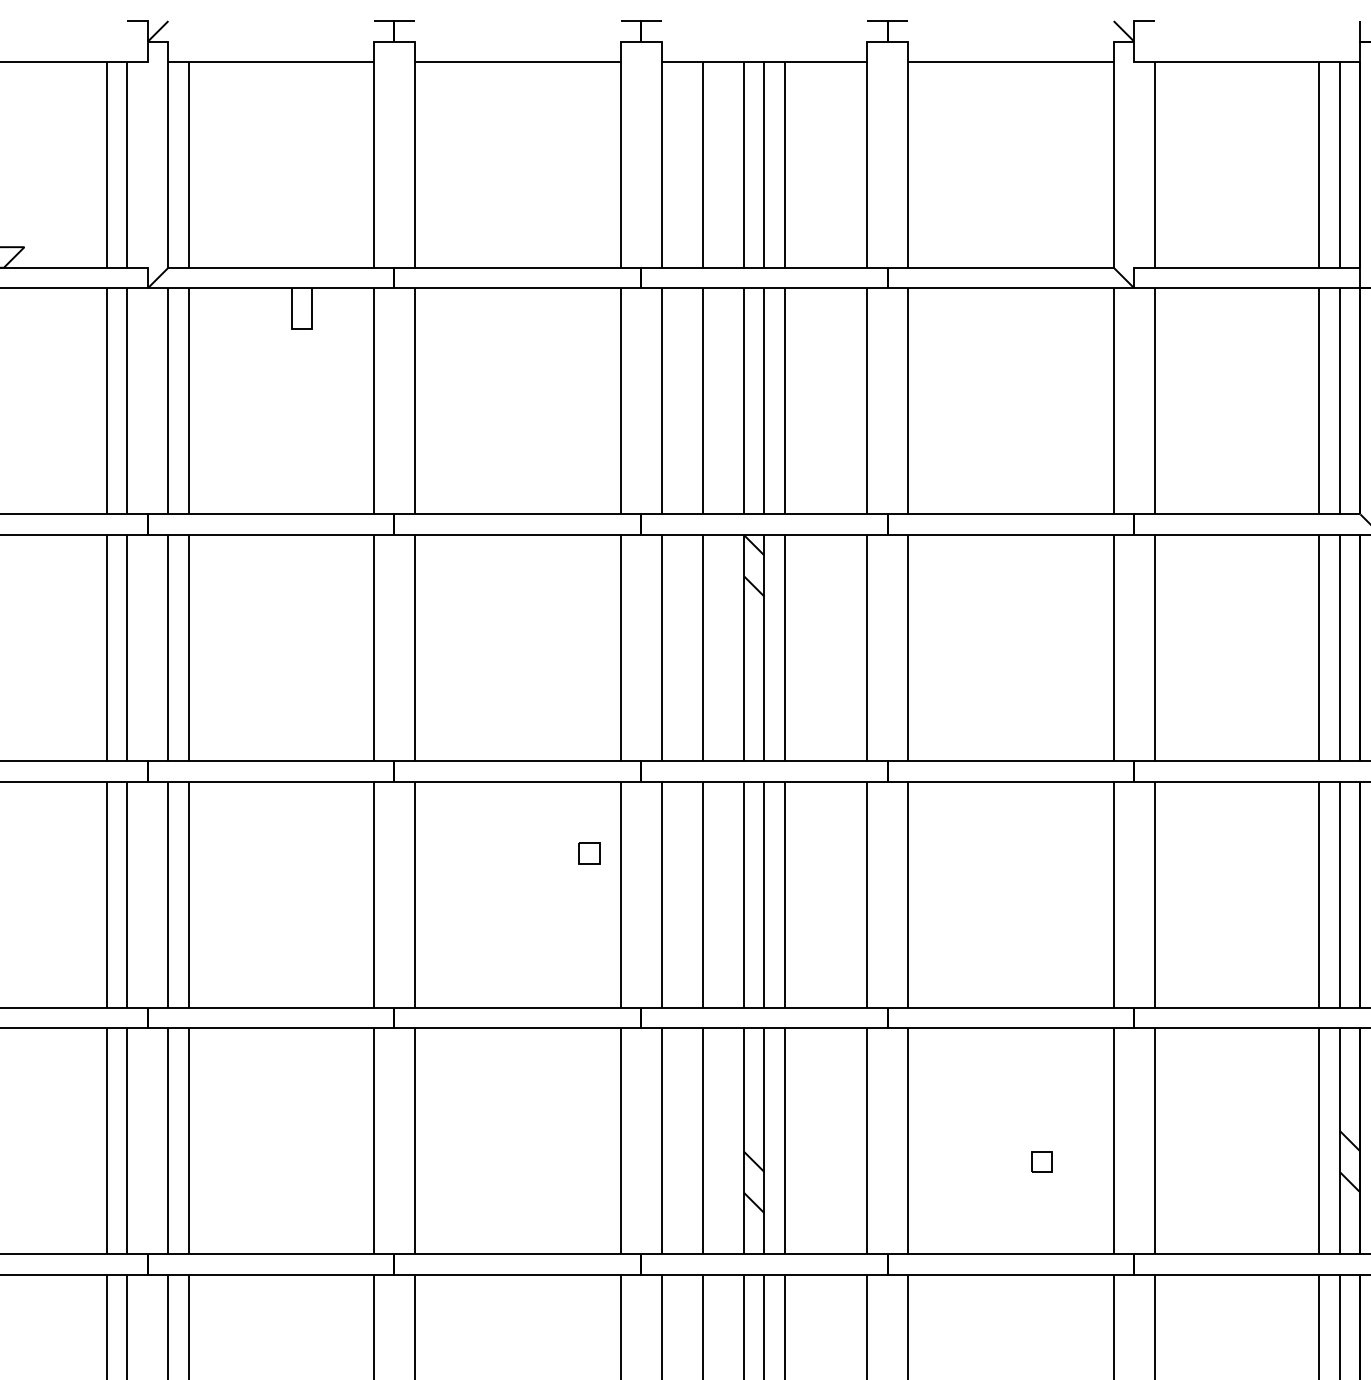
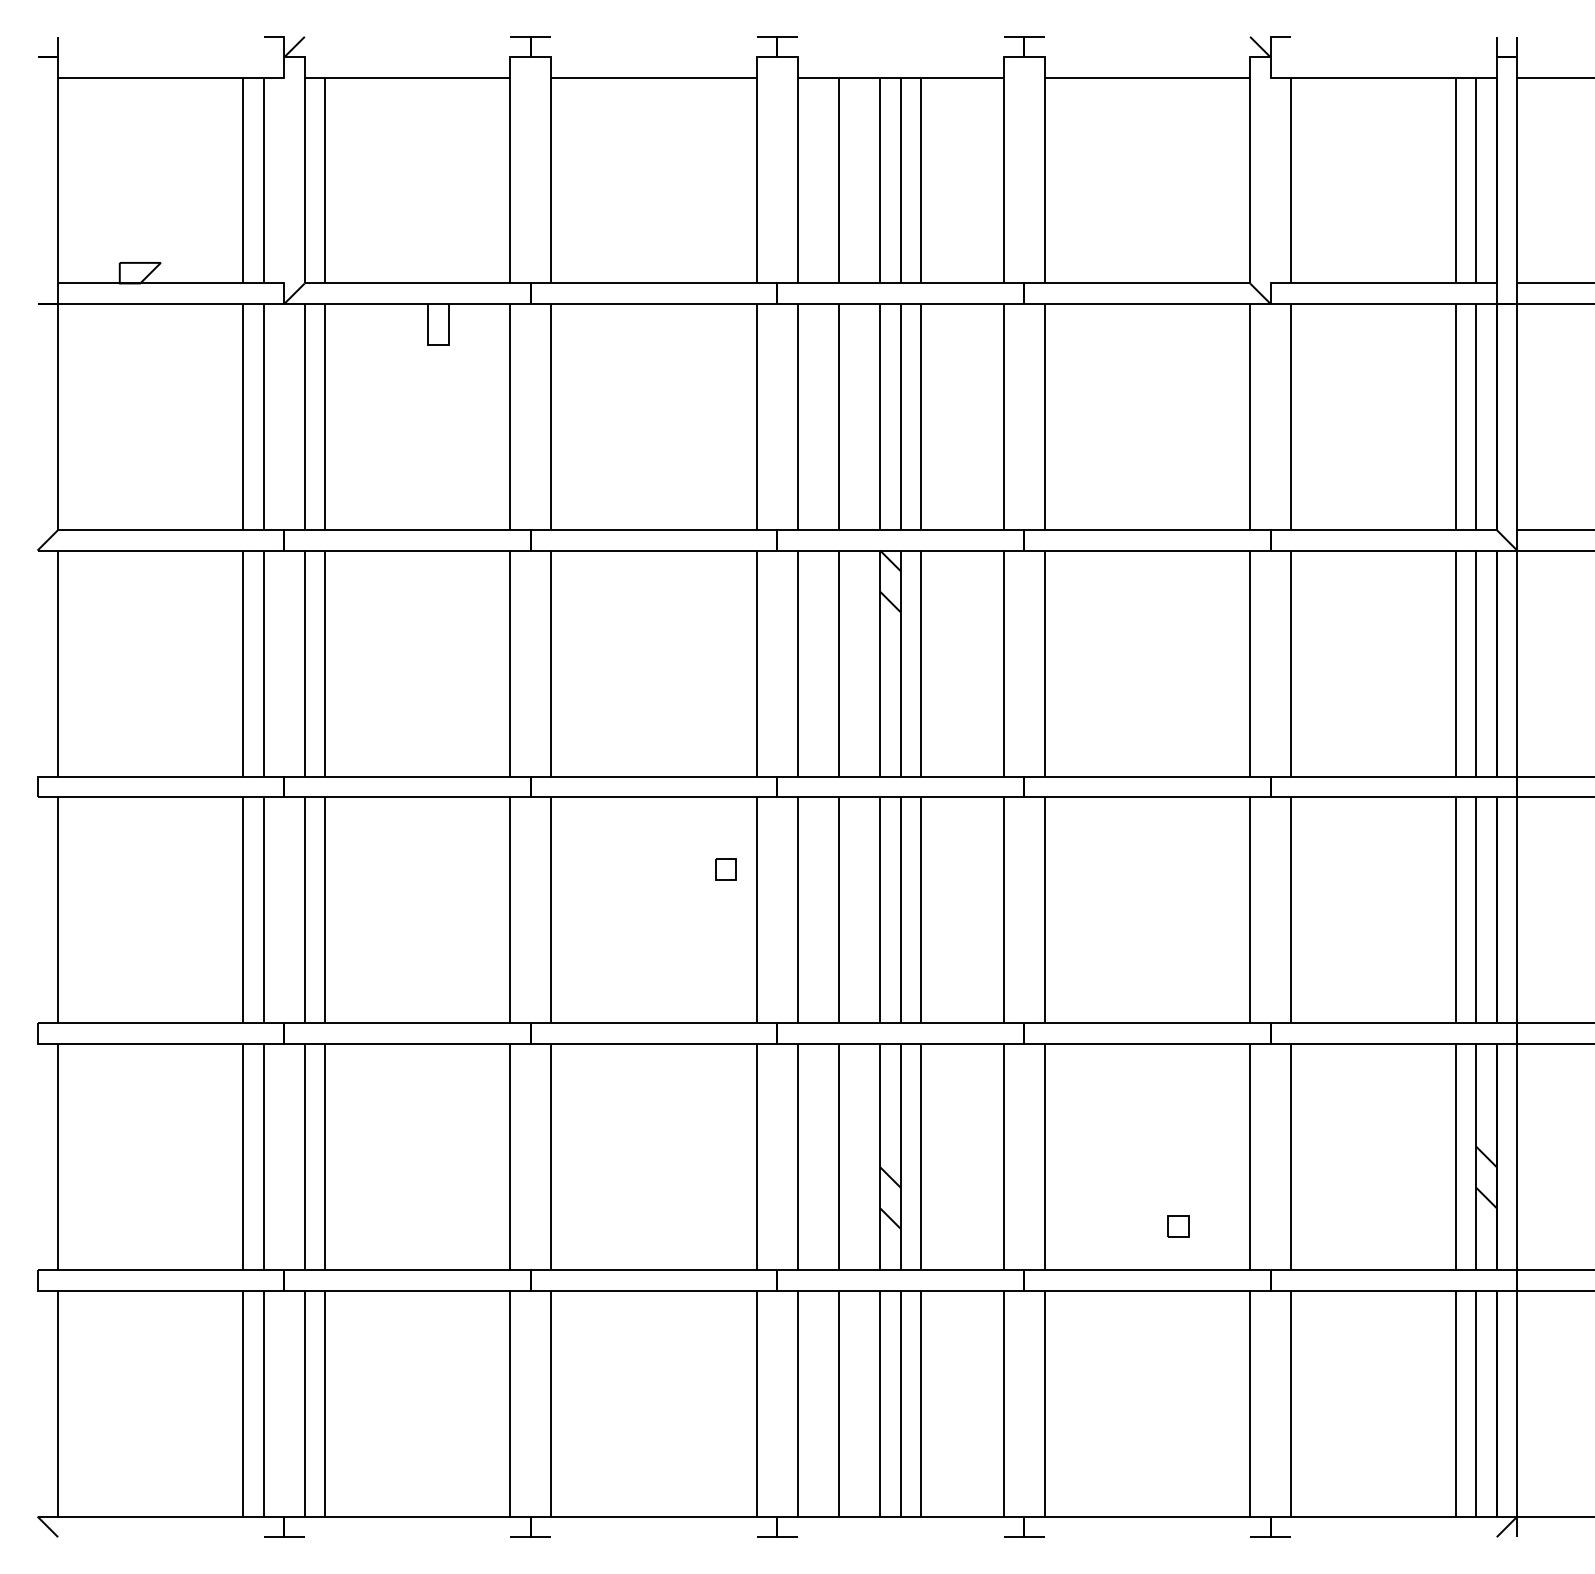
part: (1042, 1161) -> (1178, 1226), moved

